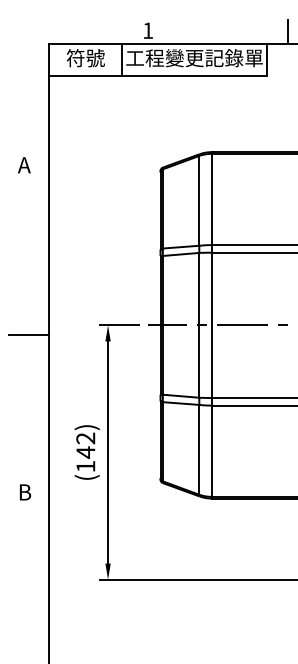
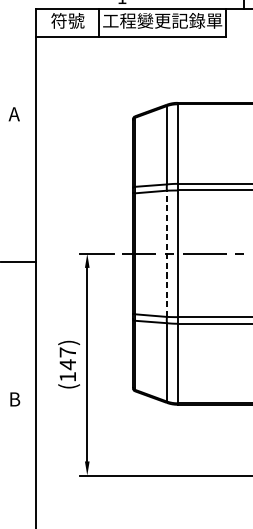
line: (199, 324) -> (166, 253), solid -> dashed
text: (85, 438) -> (67, 352), (142) -> (147)

